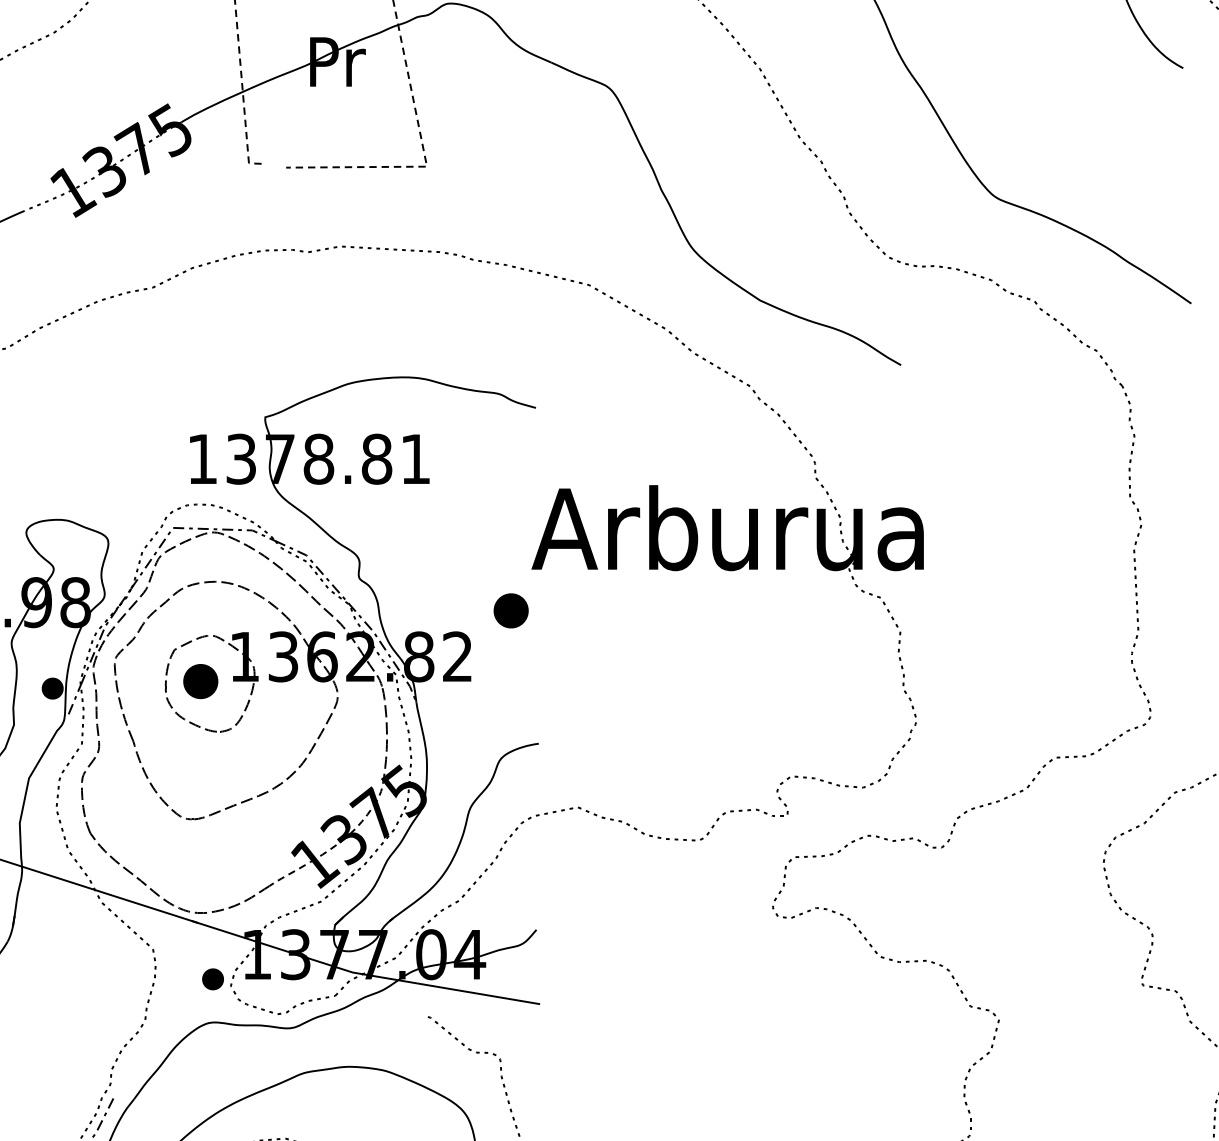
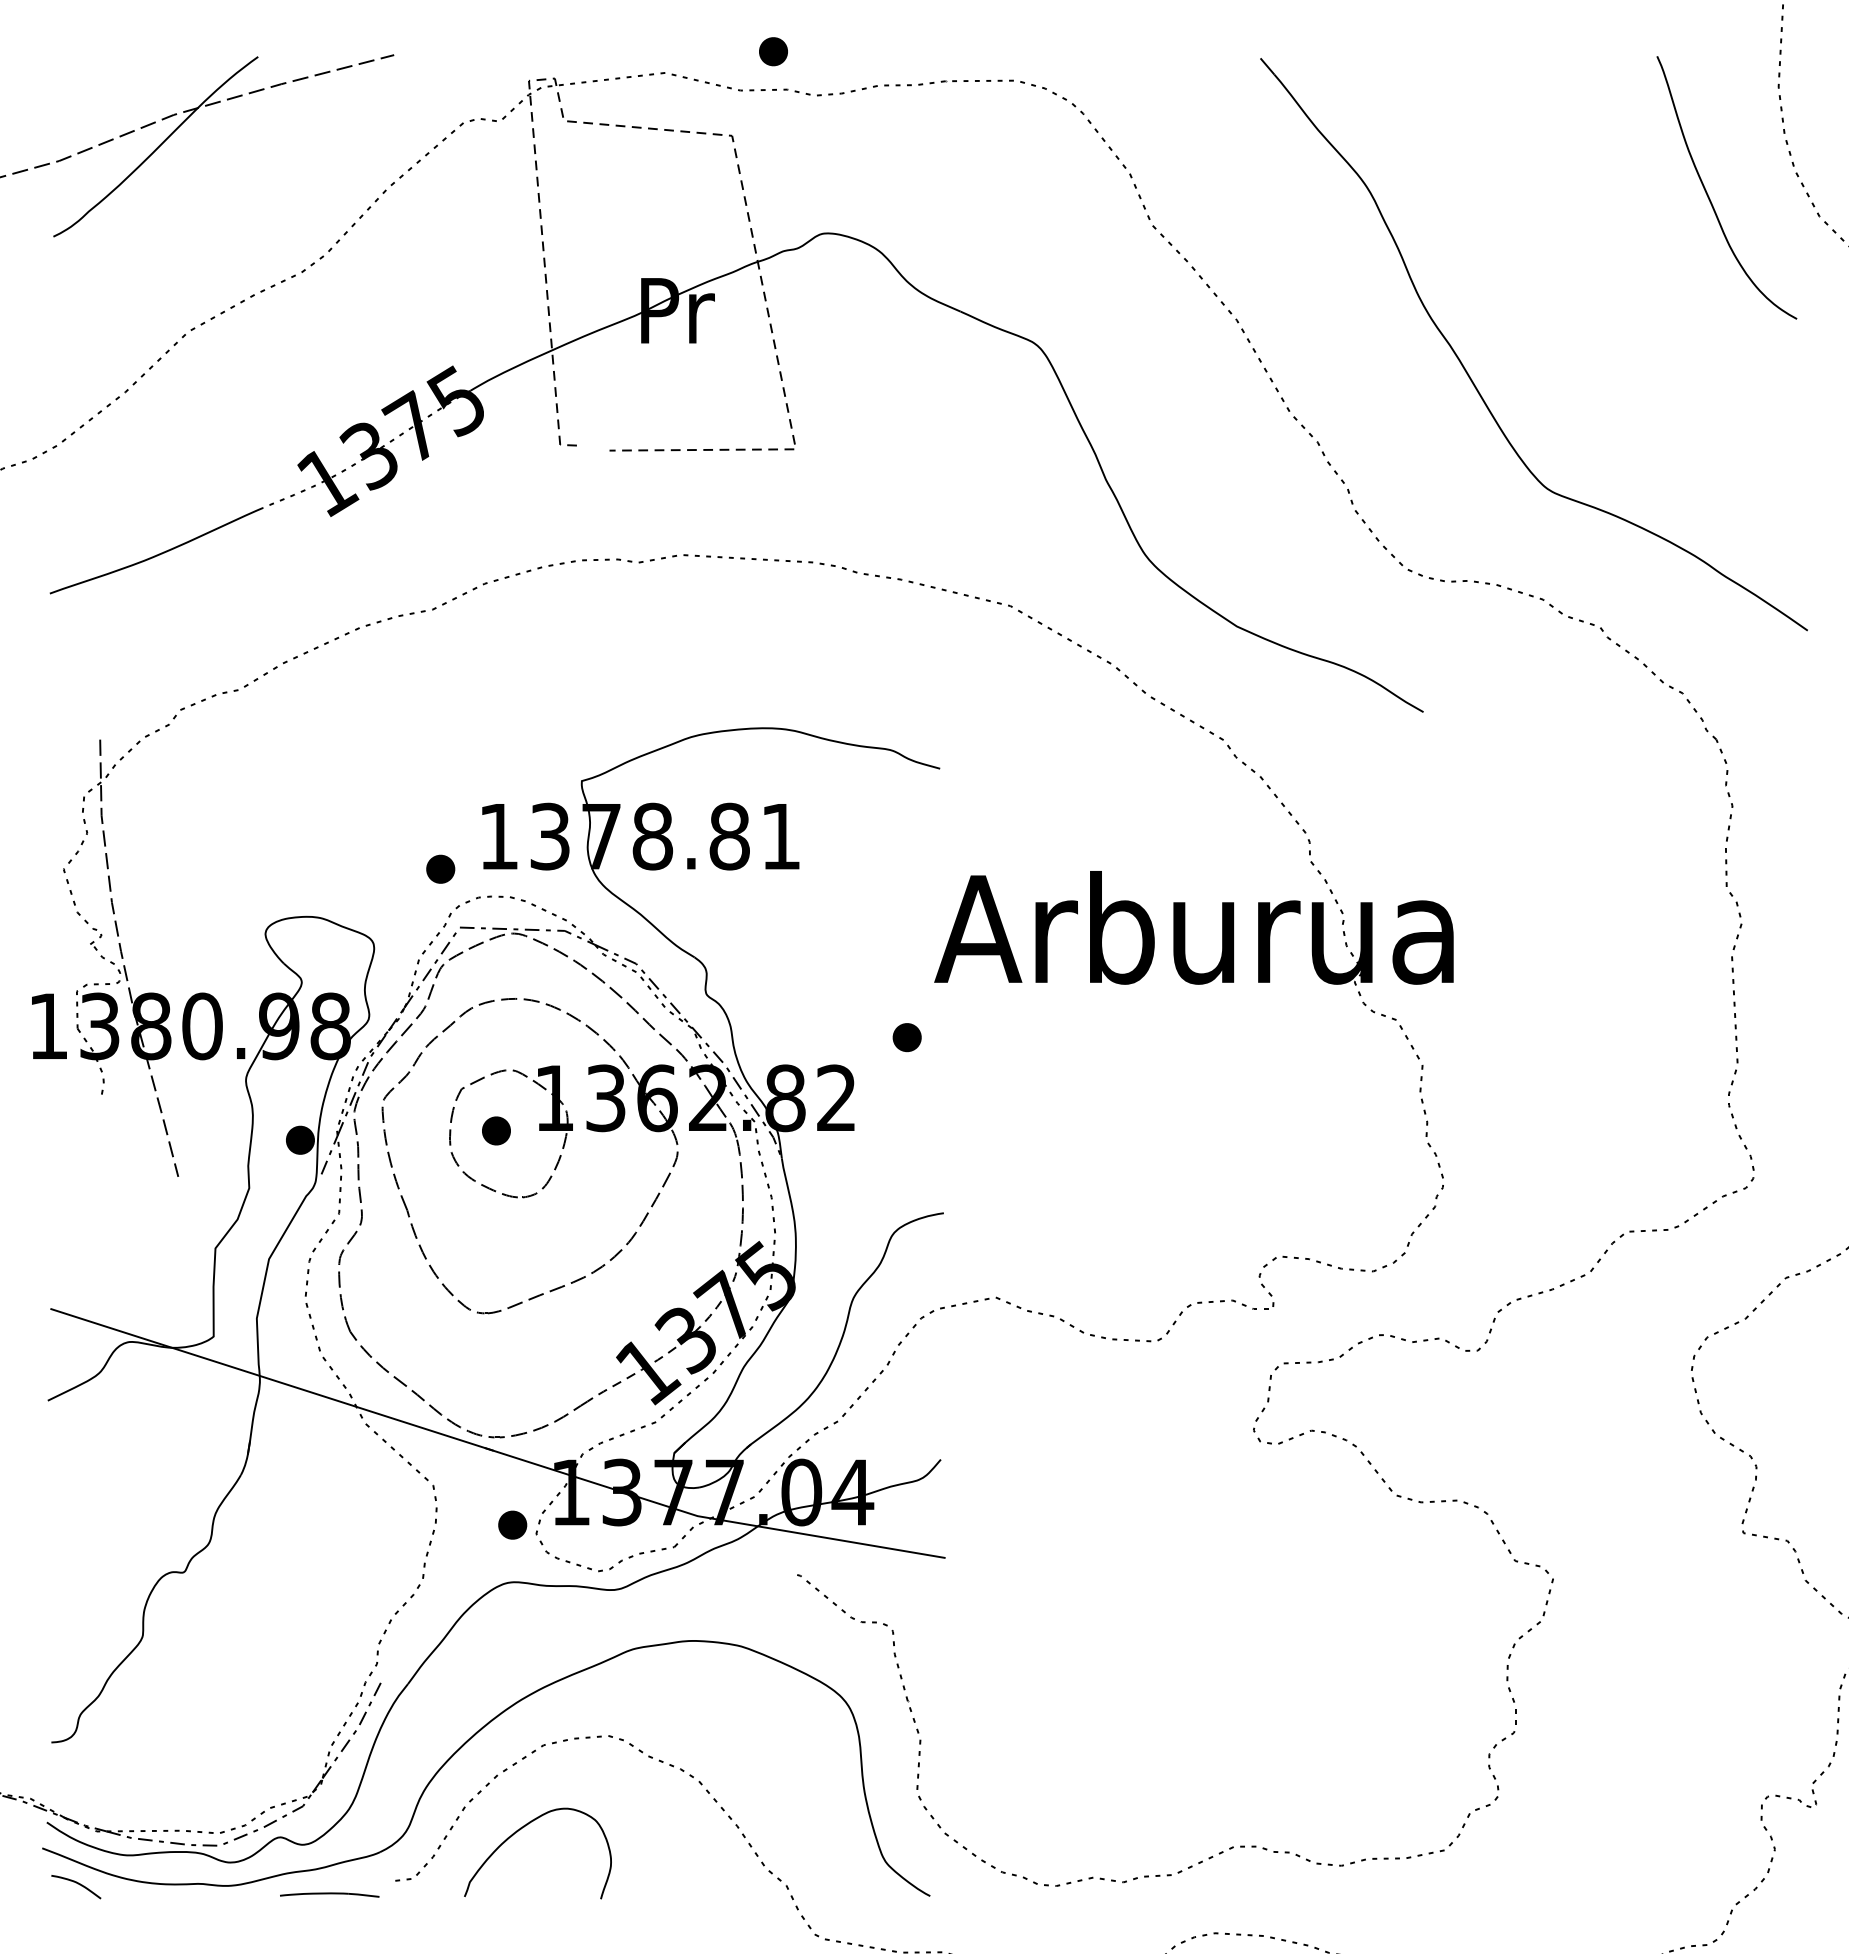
part: (158, 483) -> (440, 868), added
part: (510, 610) -> (906, 1037), size x0.62
part: (200, 681) -> (496, 1130), size x0.62

